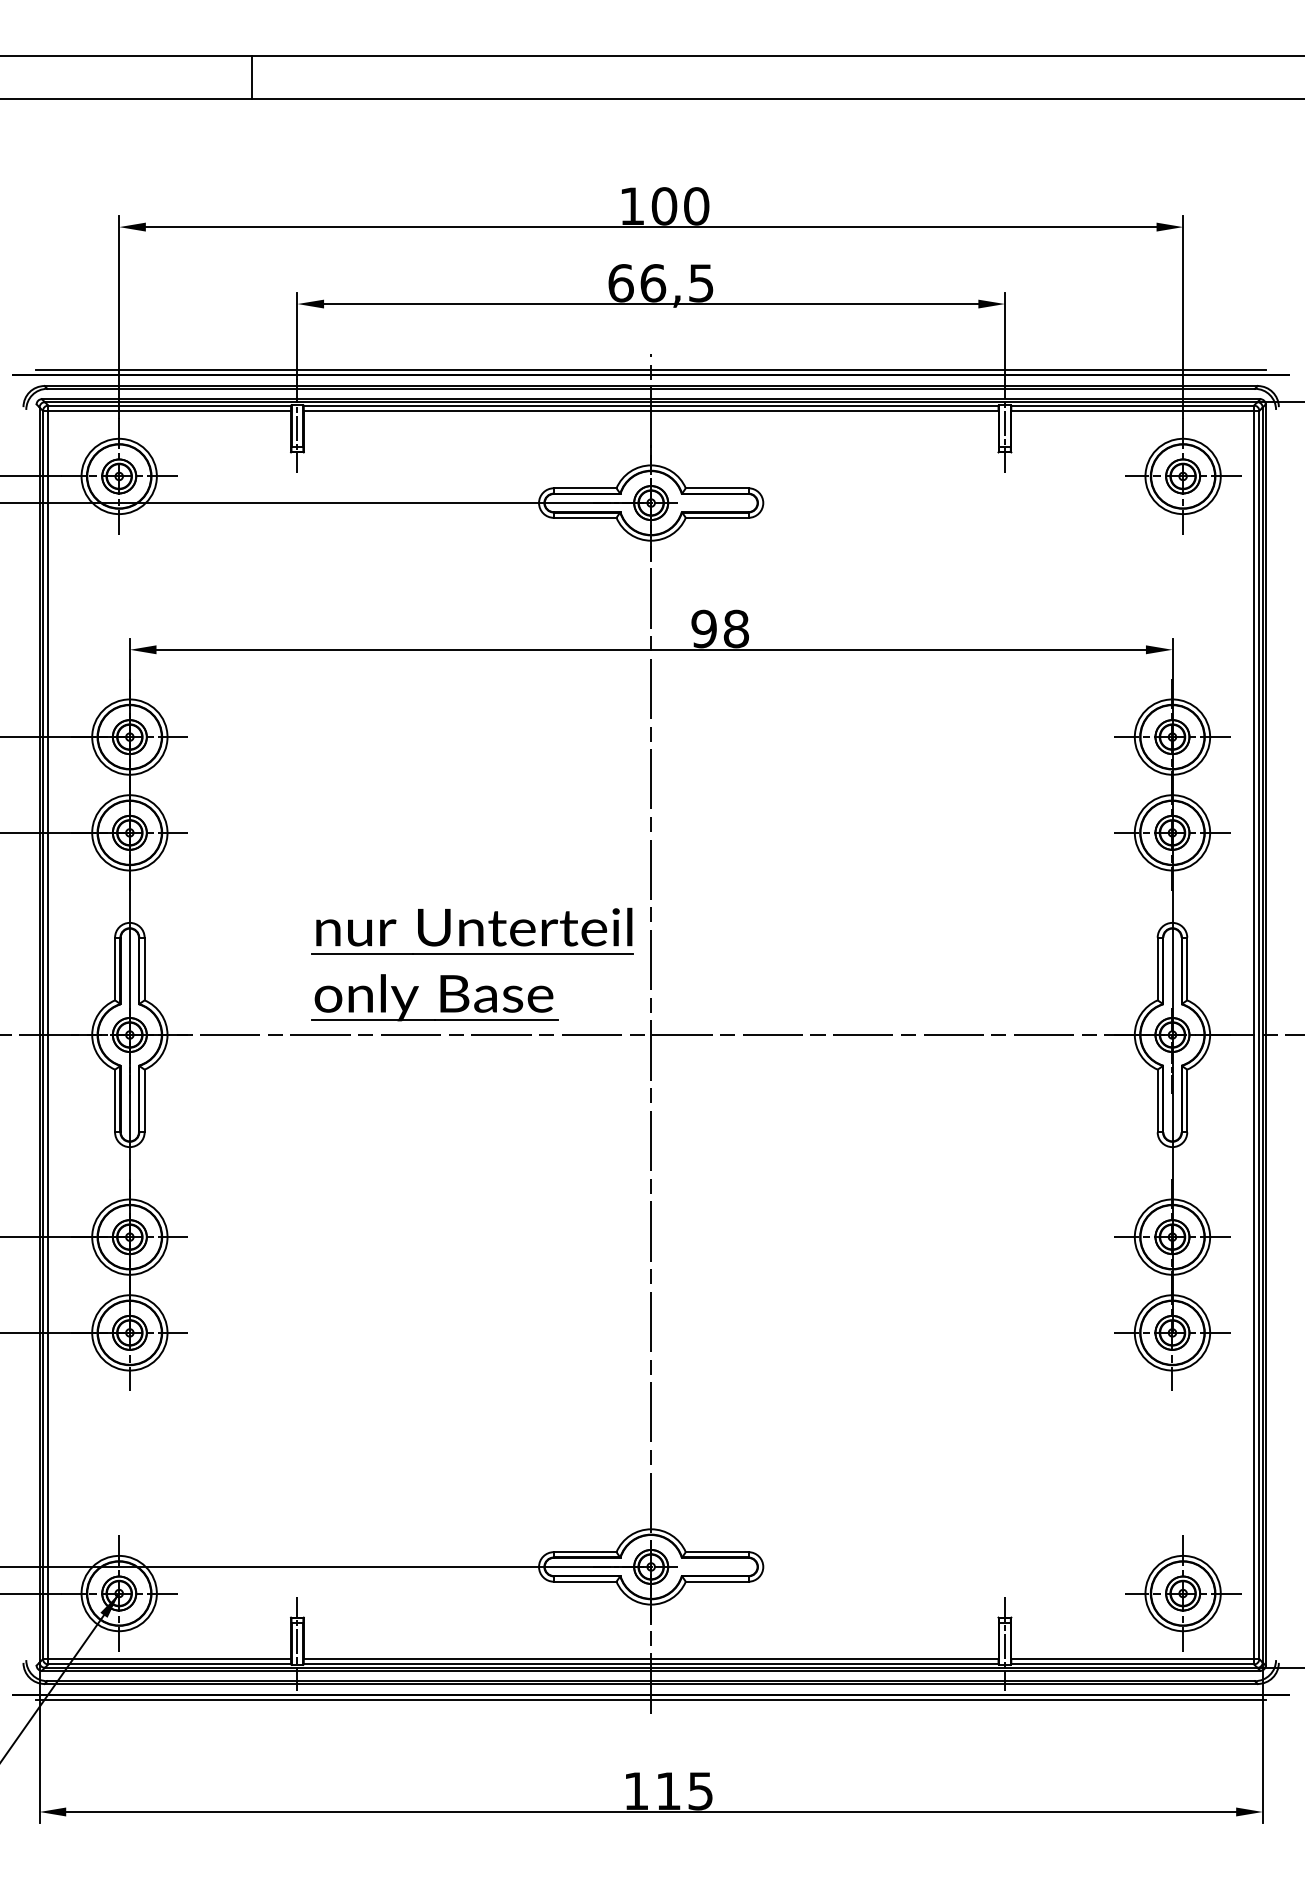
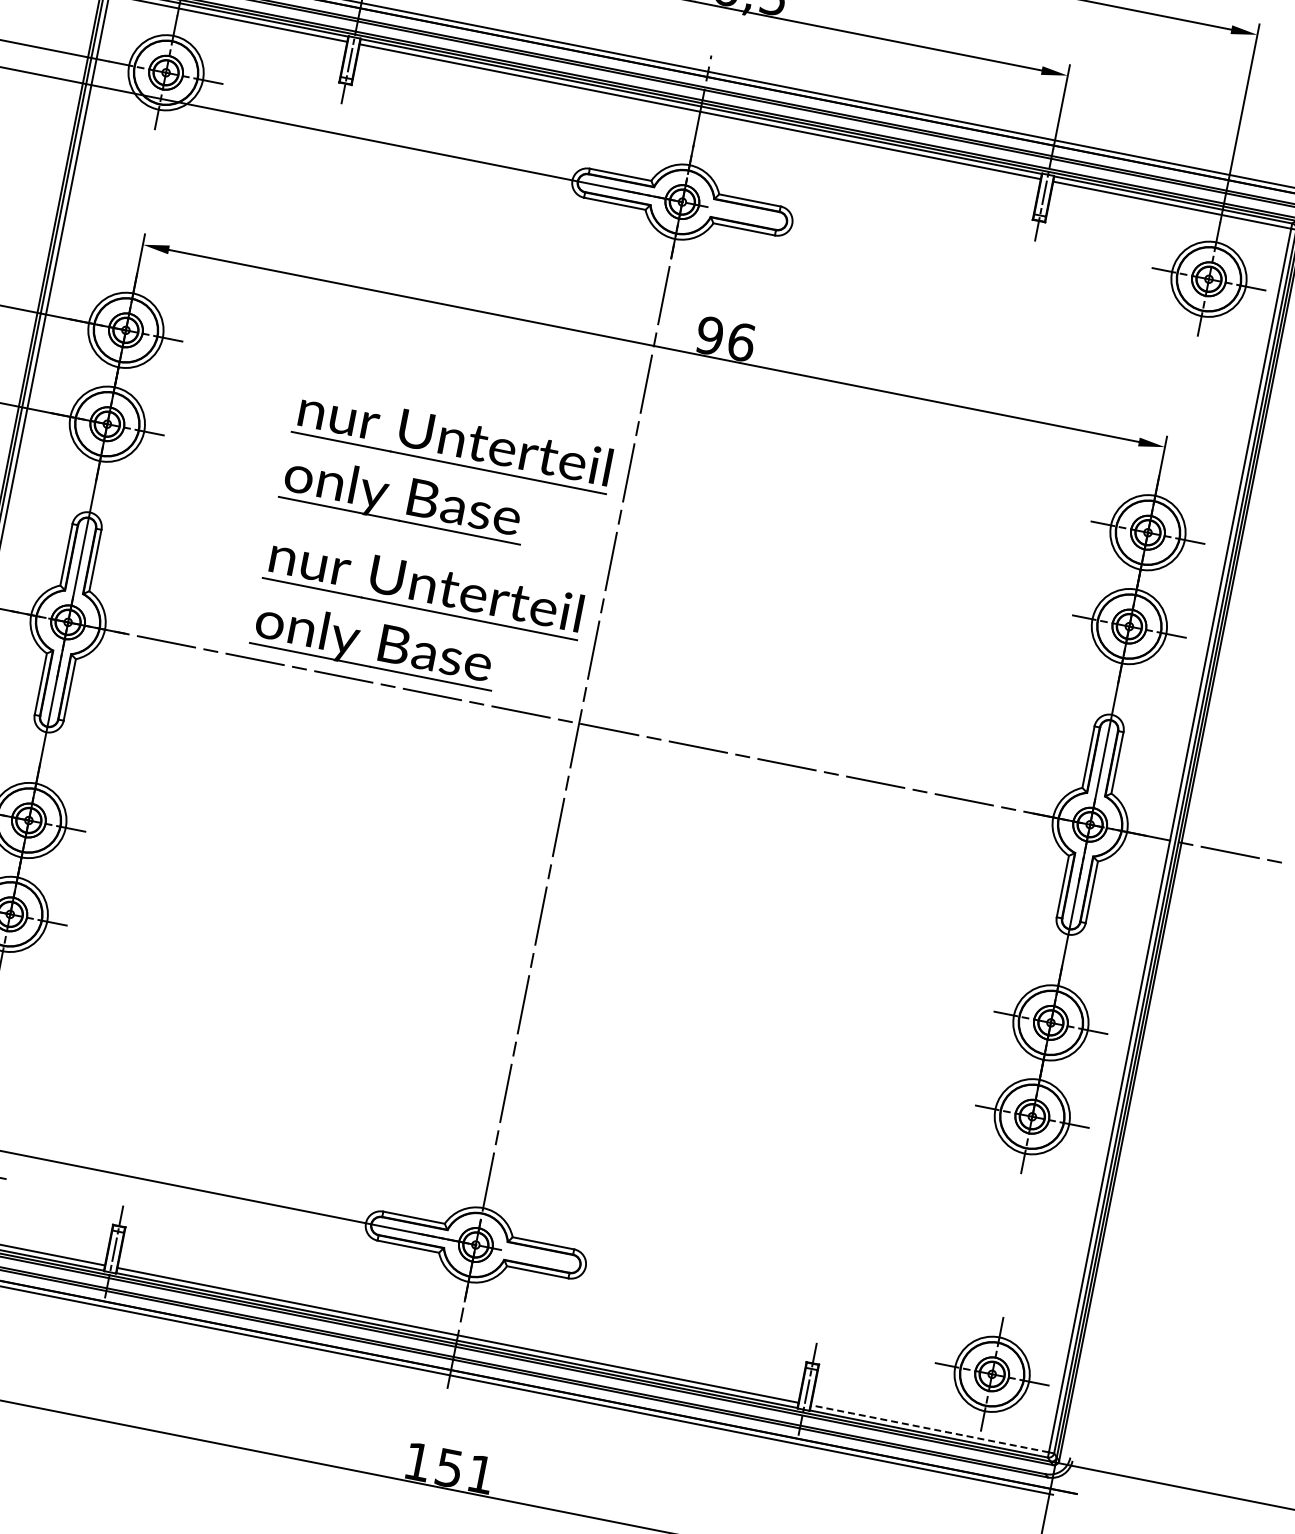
text: (736, 628) -> (741, 341), 98 -> 96
part: (472, 805) -> (448, 463), added
line: (1132, 1659) -> (929, 1429), solid -> dashed
text: (684, 1791) -> (464, 1471), 115 -> 151

